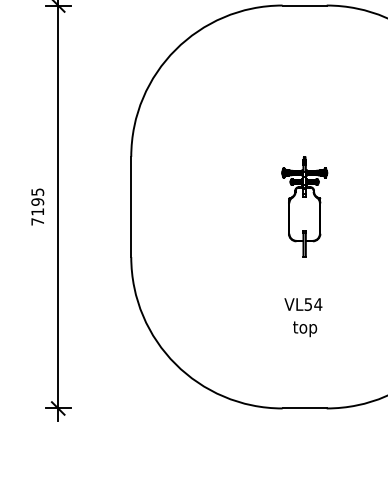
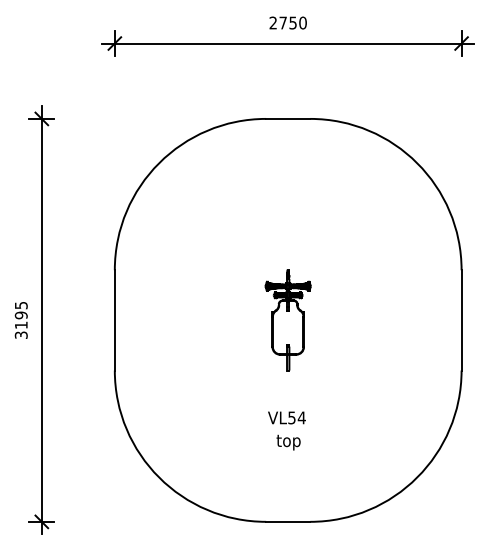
text: (36, 221) -> (20, 334), 7195 -> 3195

